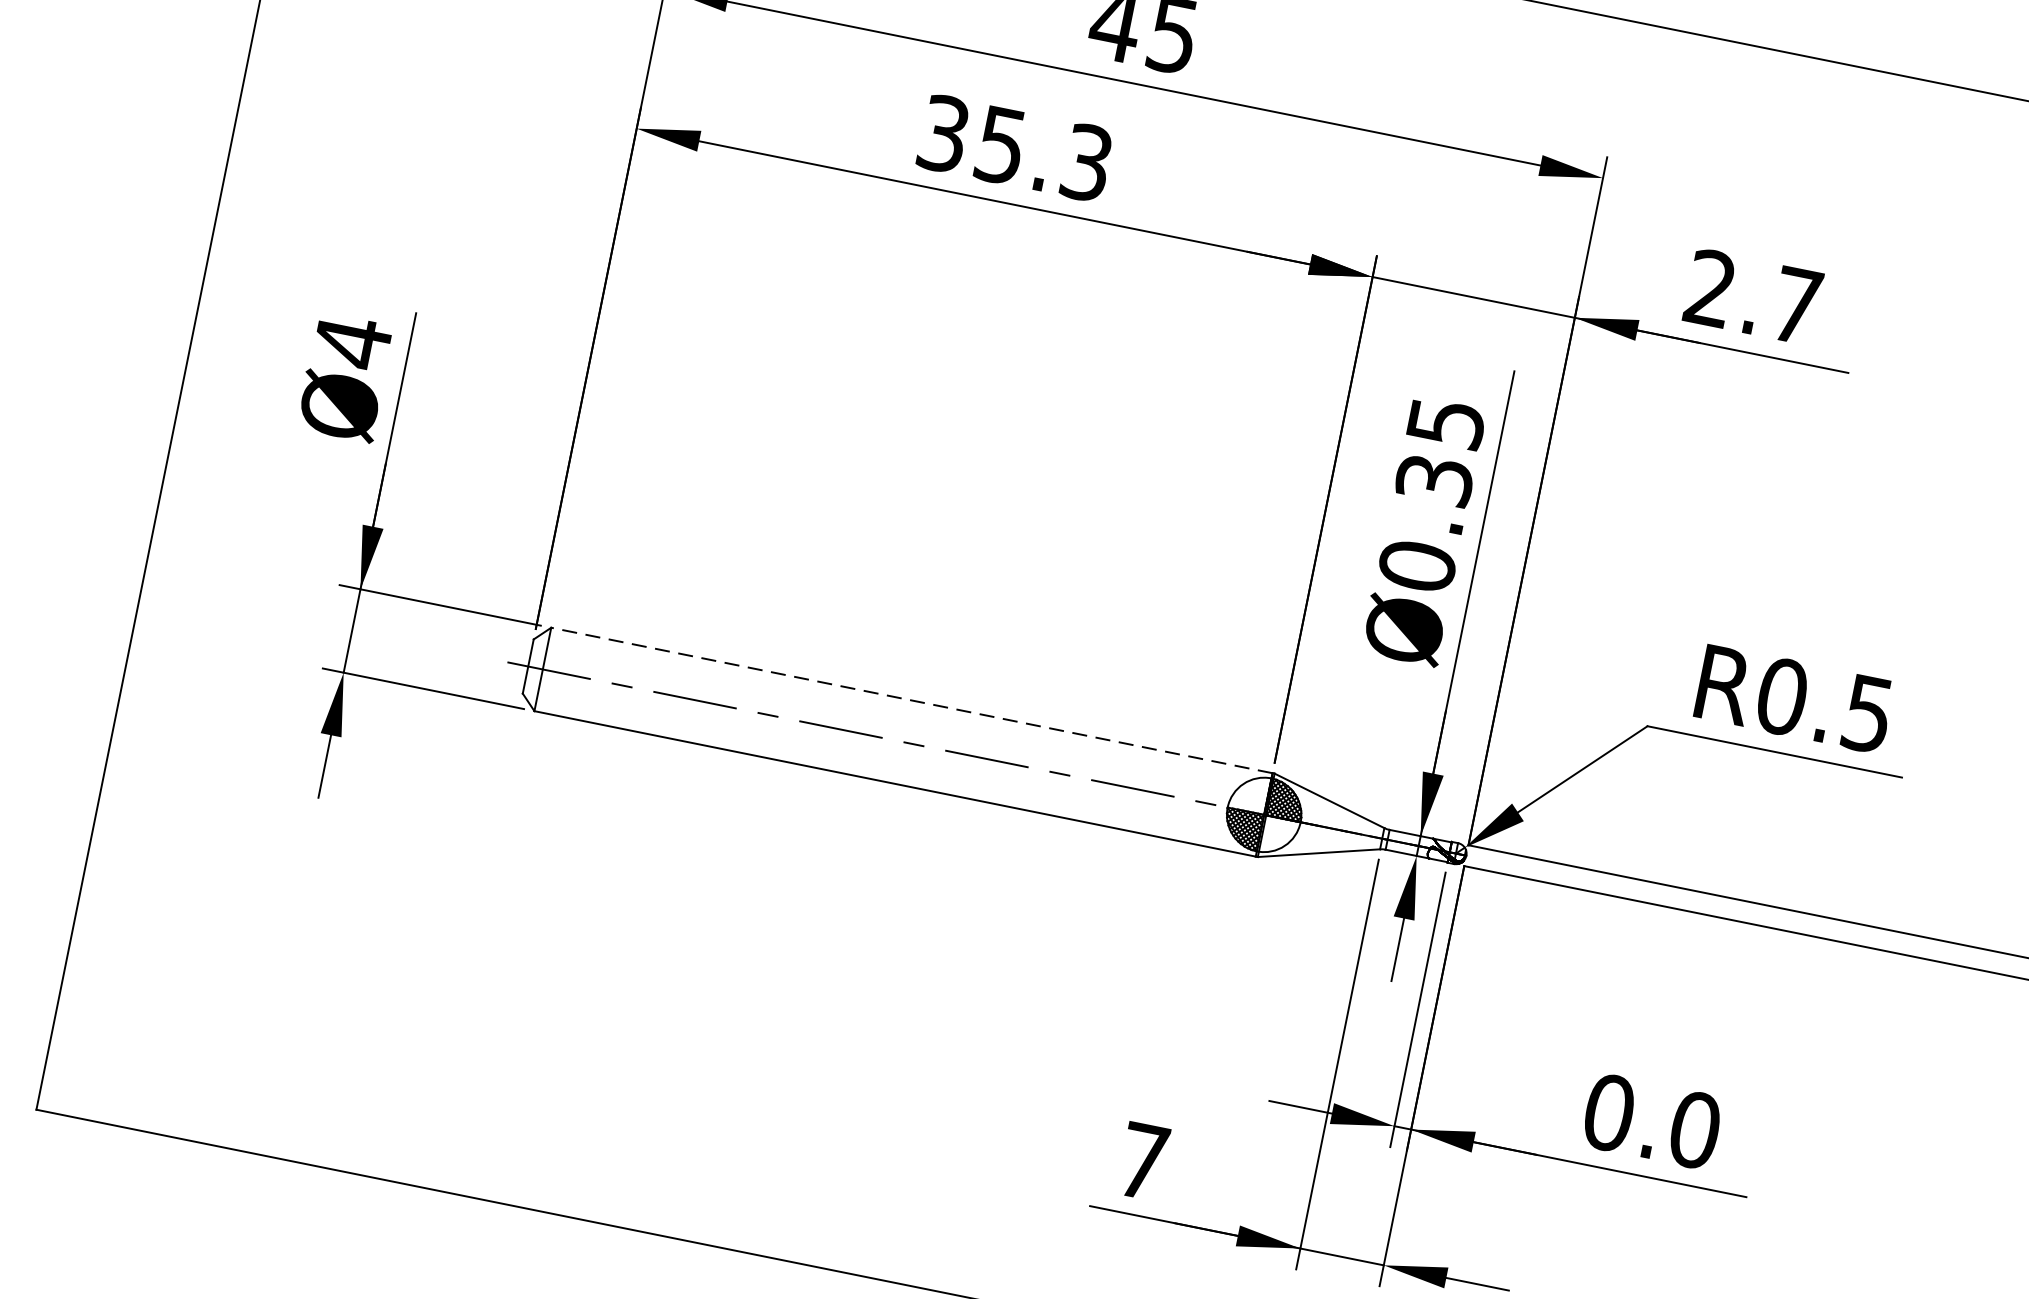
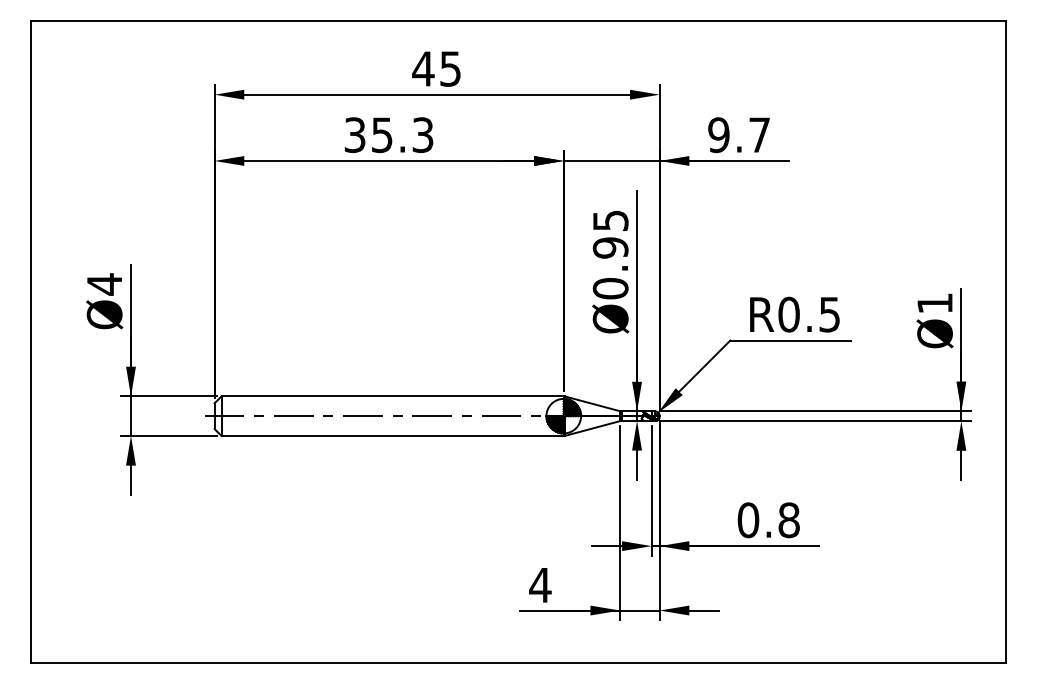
text: (1709, 289) -> (718, 135), 2.7 -> 9.7
text: (1434, 479) -> (610, 247), Ø0.35 -> Ø0.95
line: (911, 700) -> (392, 396), dashed -> solid
text: (1693, 1130) -> (788, 520), 0.0 -> 0.8
text: (1143, 1161) -> (540, 585), 7 -> 4

